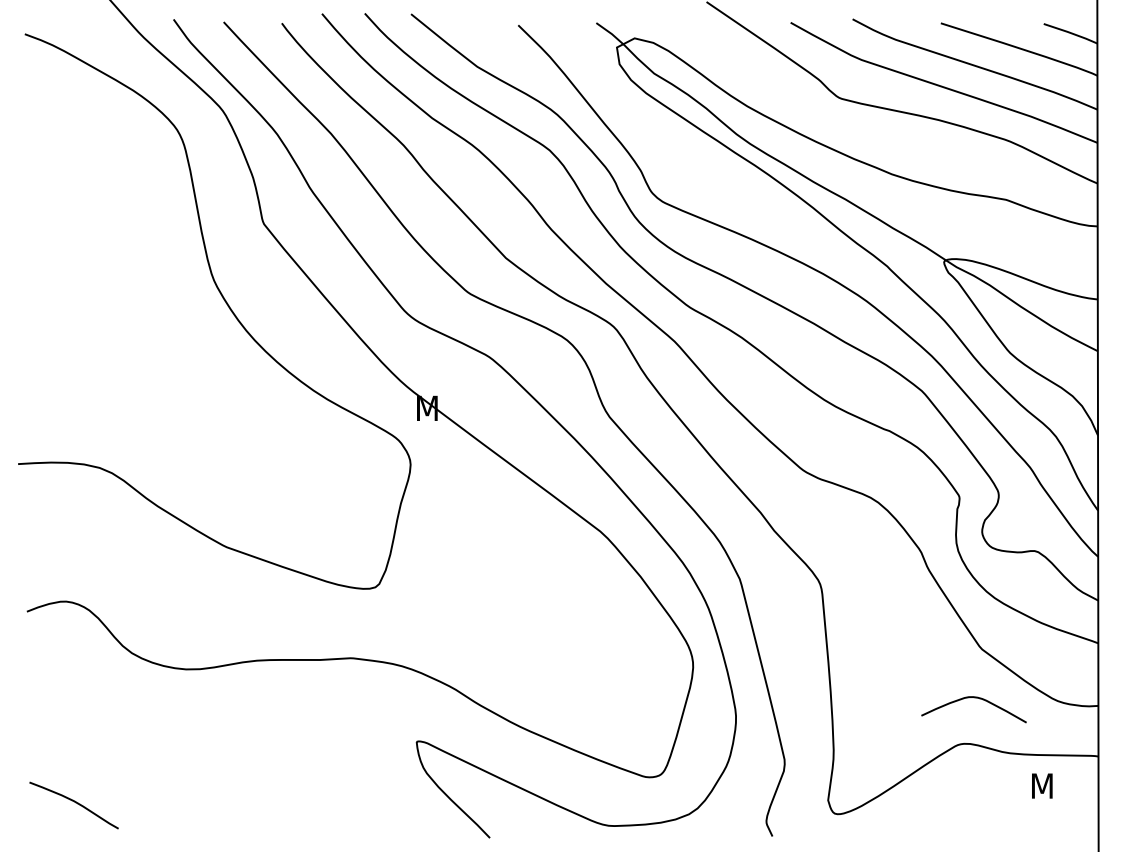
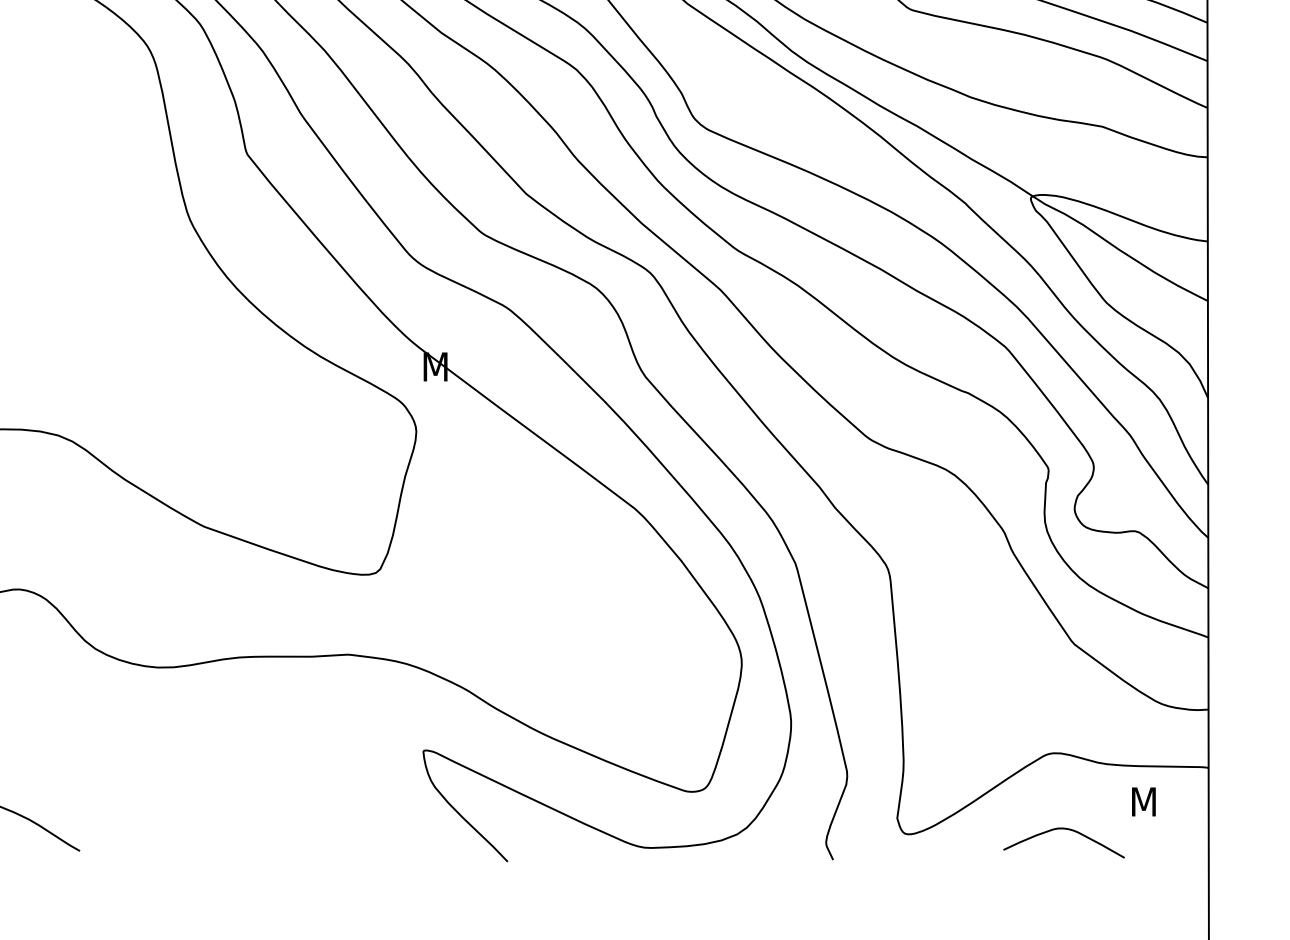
curve: (974, 698) -> (1064, 830), moved

